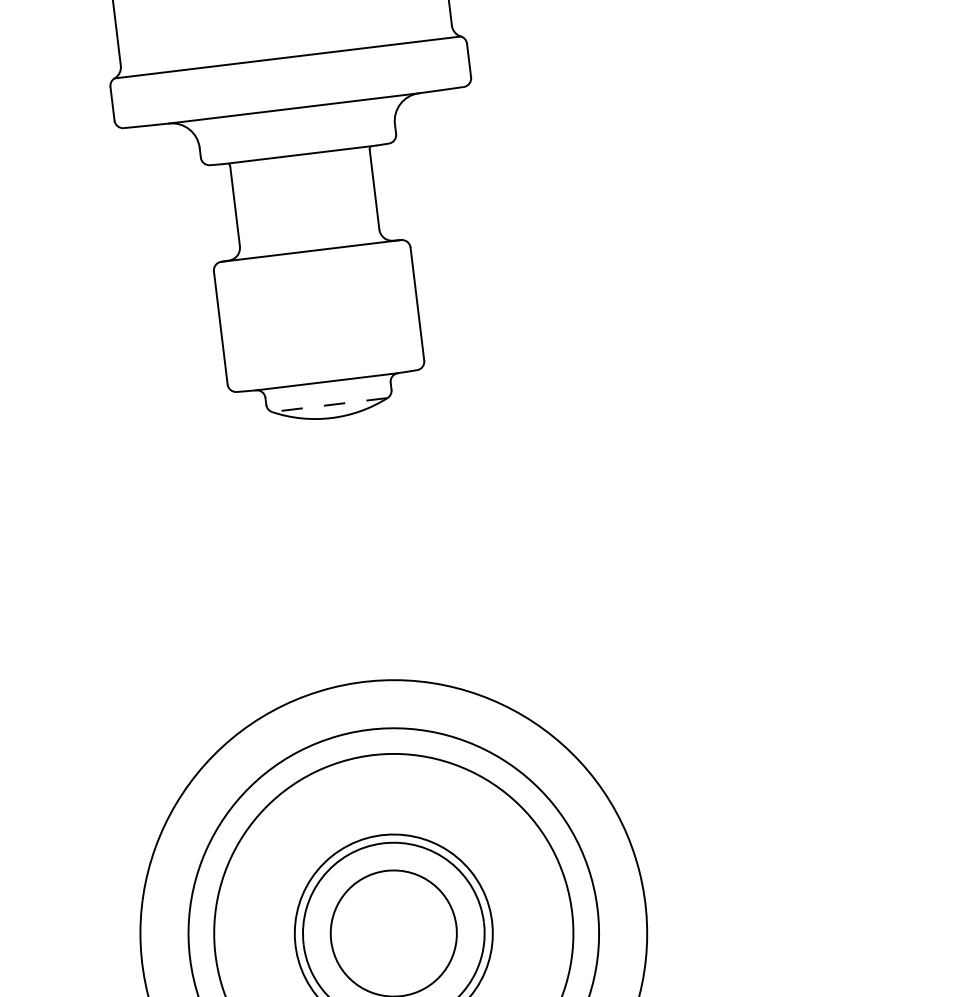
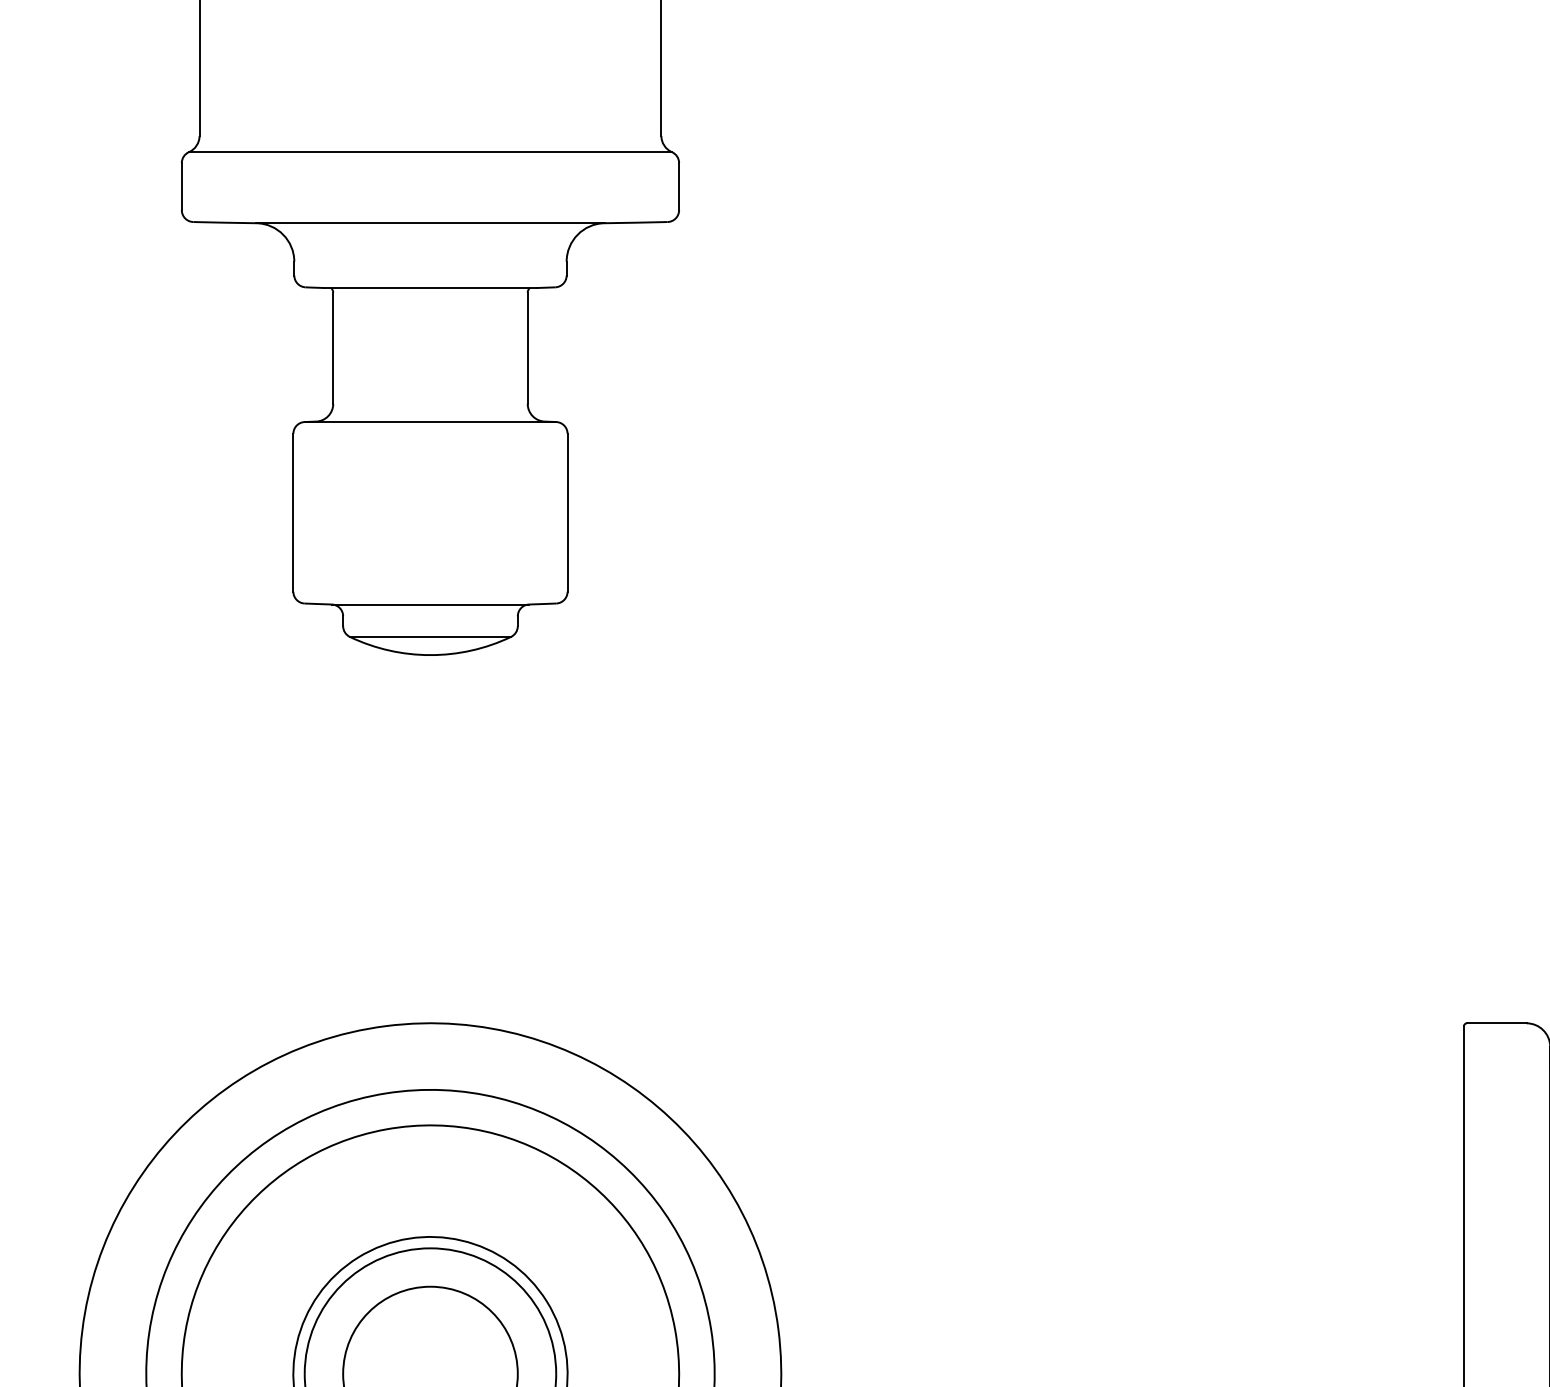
line: (329, 404) -> (430, 636), dashed -> solid

